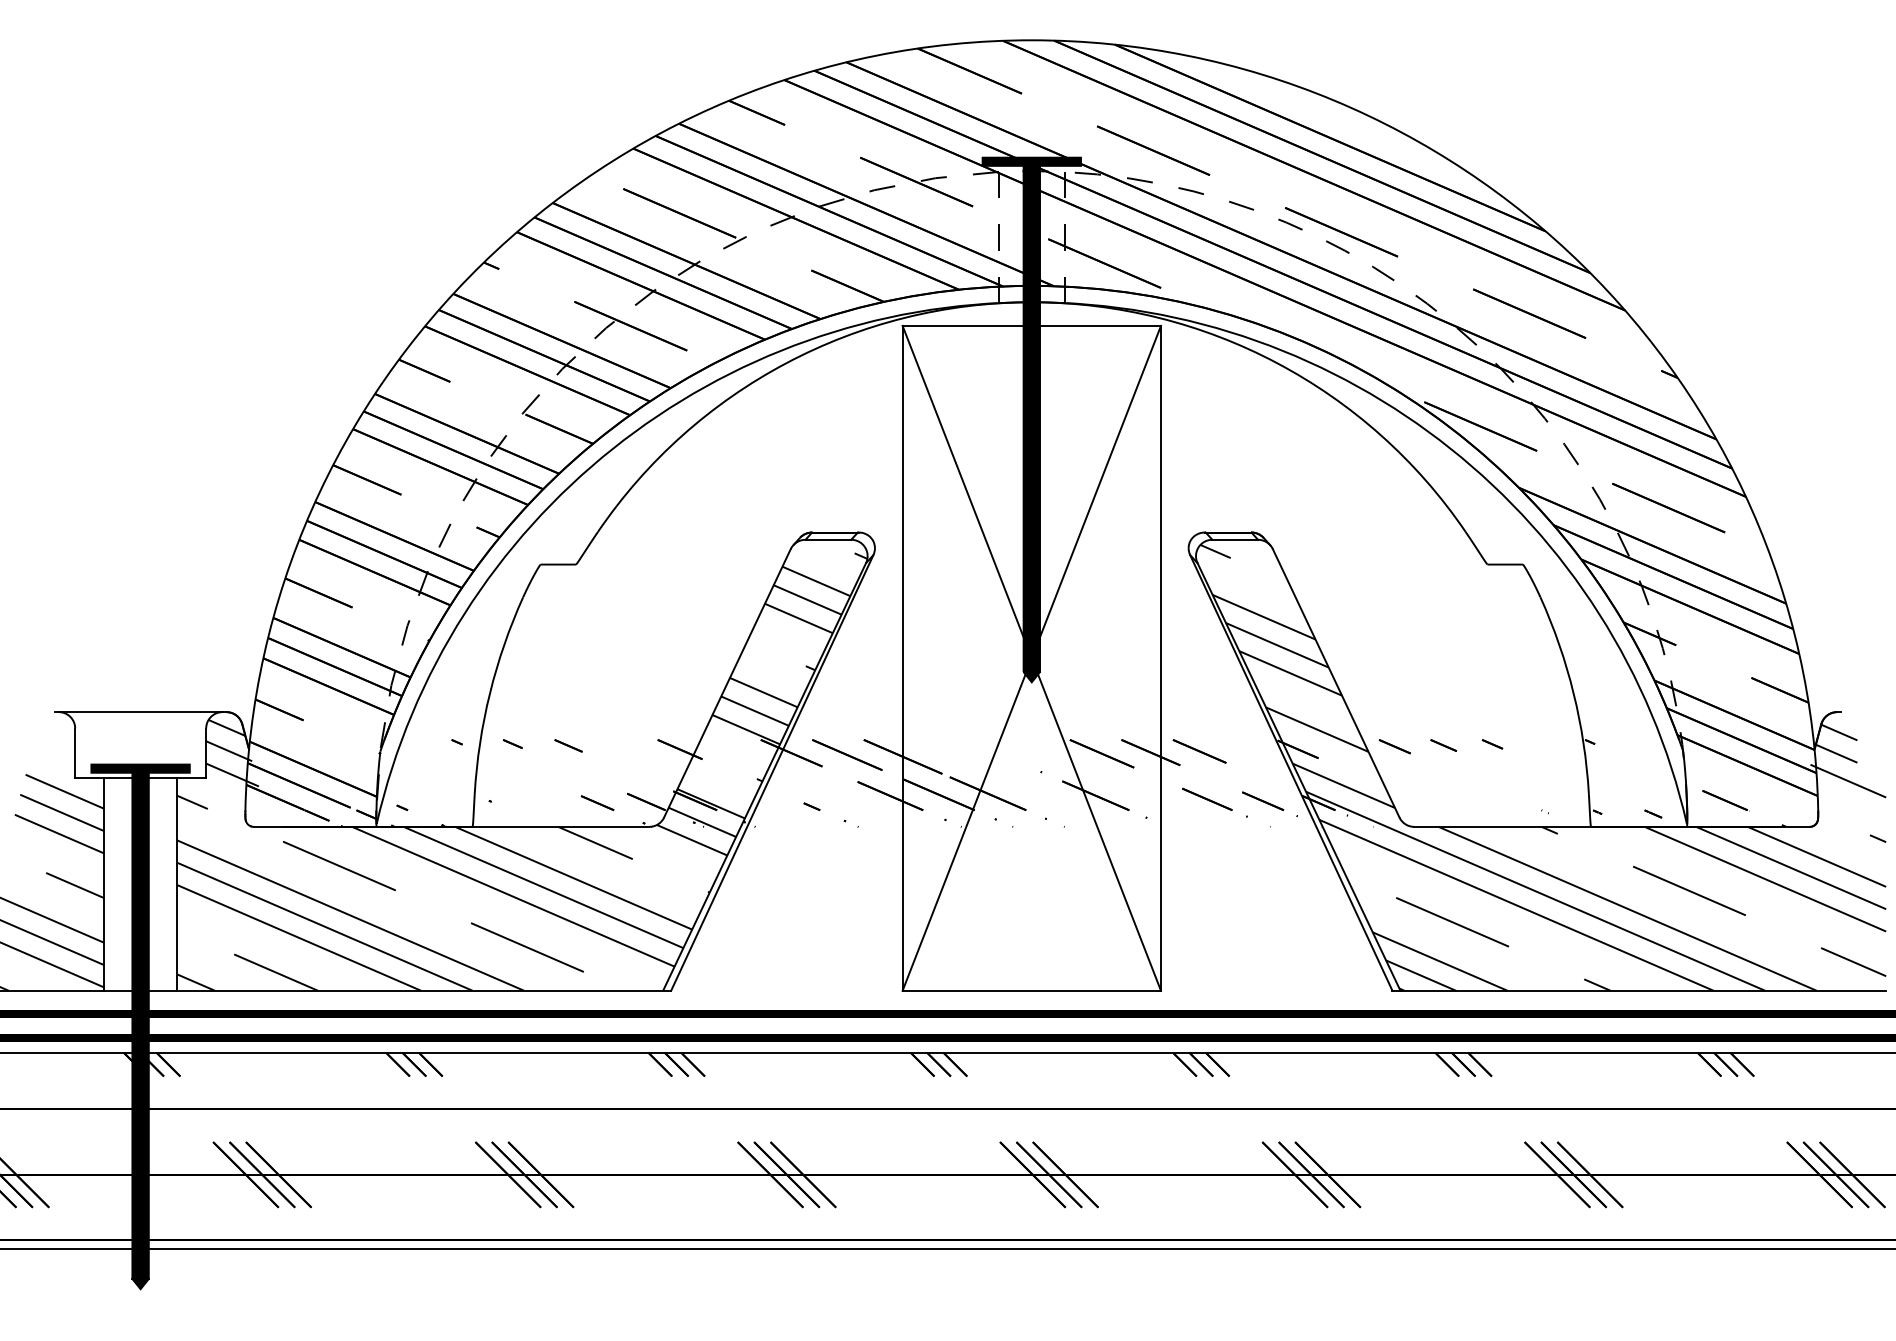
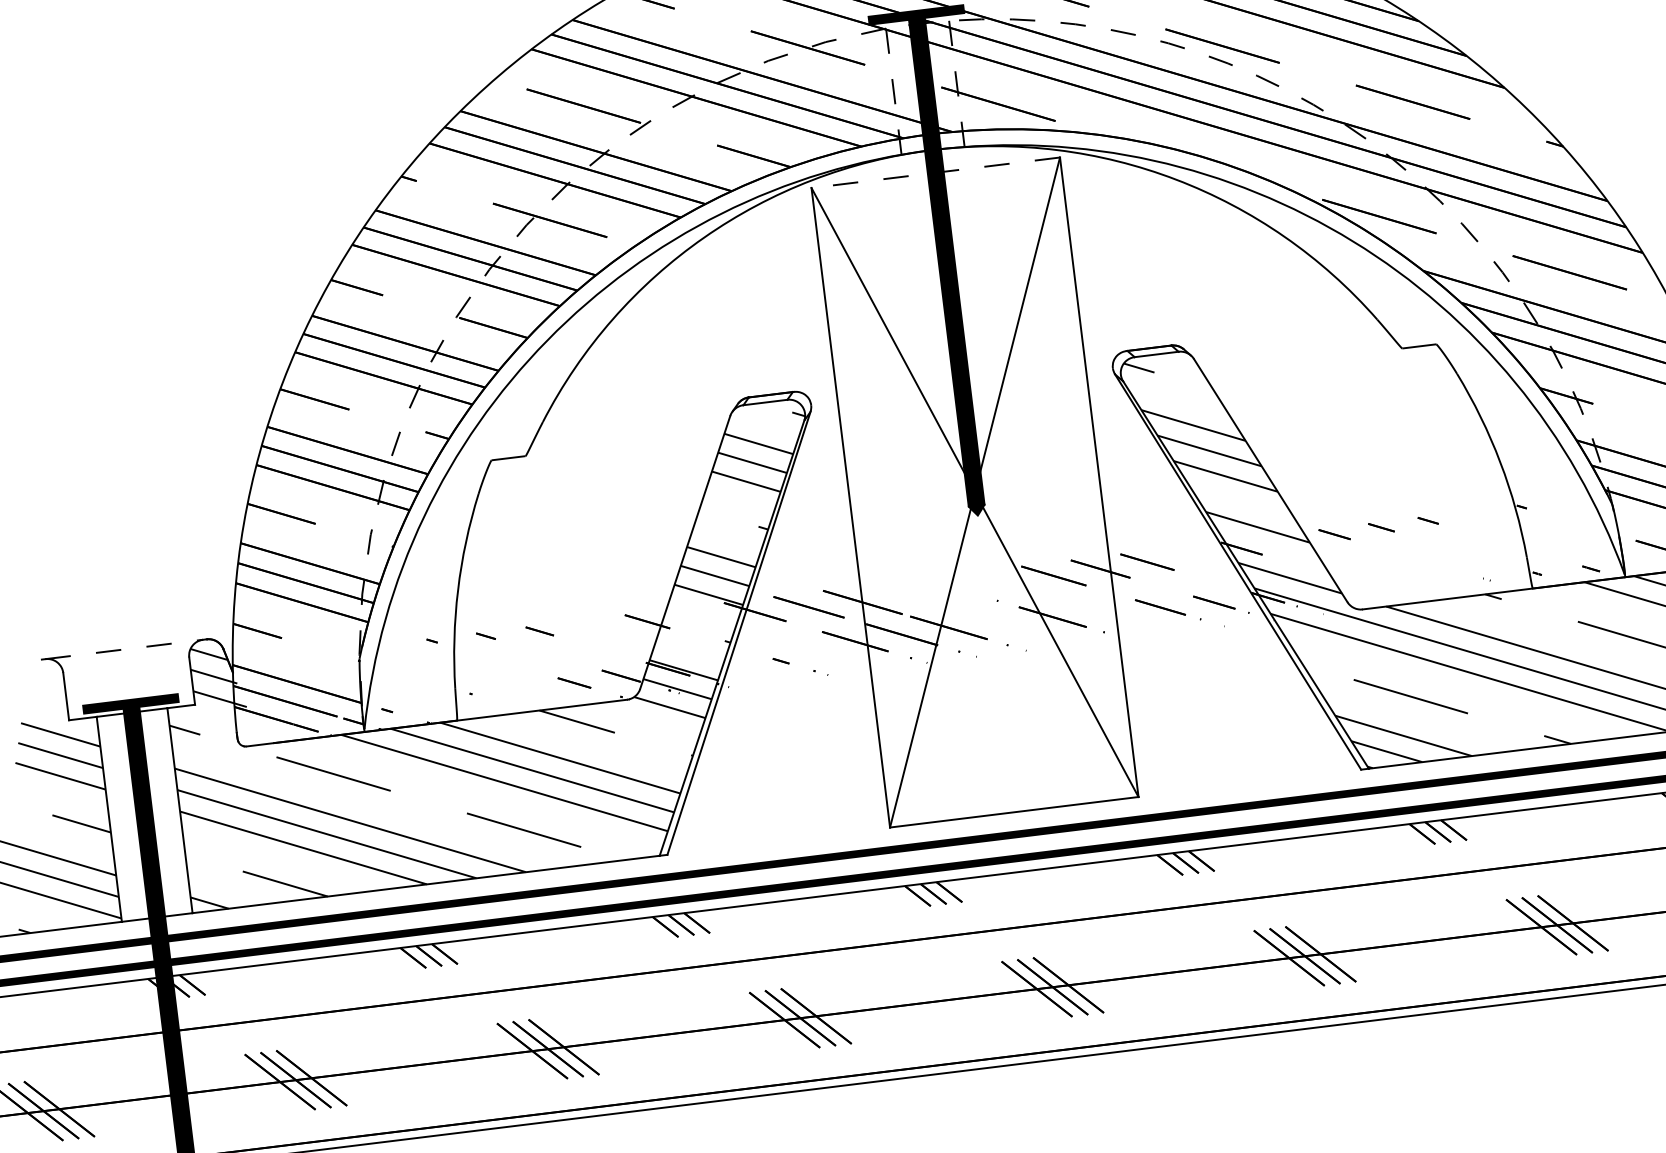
line: (1031, 325) -> (935, 172), solid -> dashed
line: (140, 712) -> (124, 649), solid -> dashed

